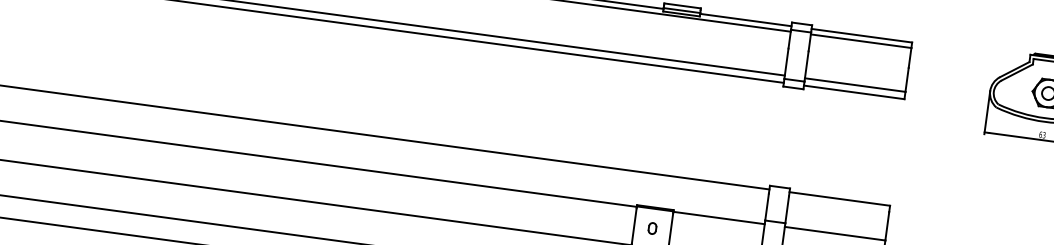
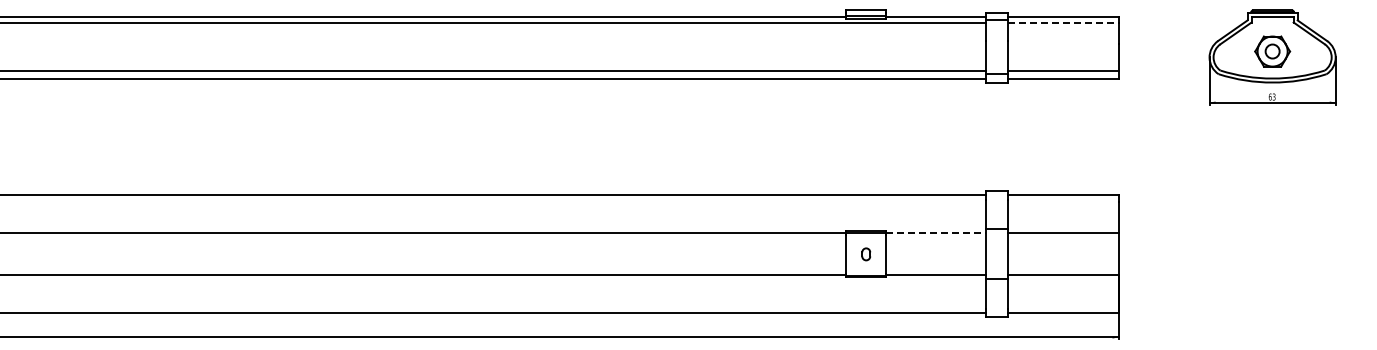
line: (861, 41) -> (1063, 22), solid -> dashed
line: (719, 218) -> (936, 233), solid -> dashed

